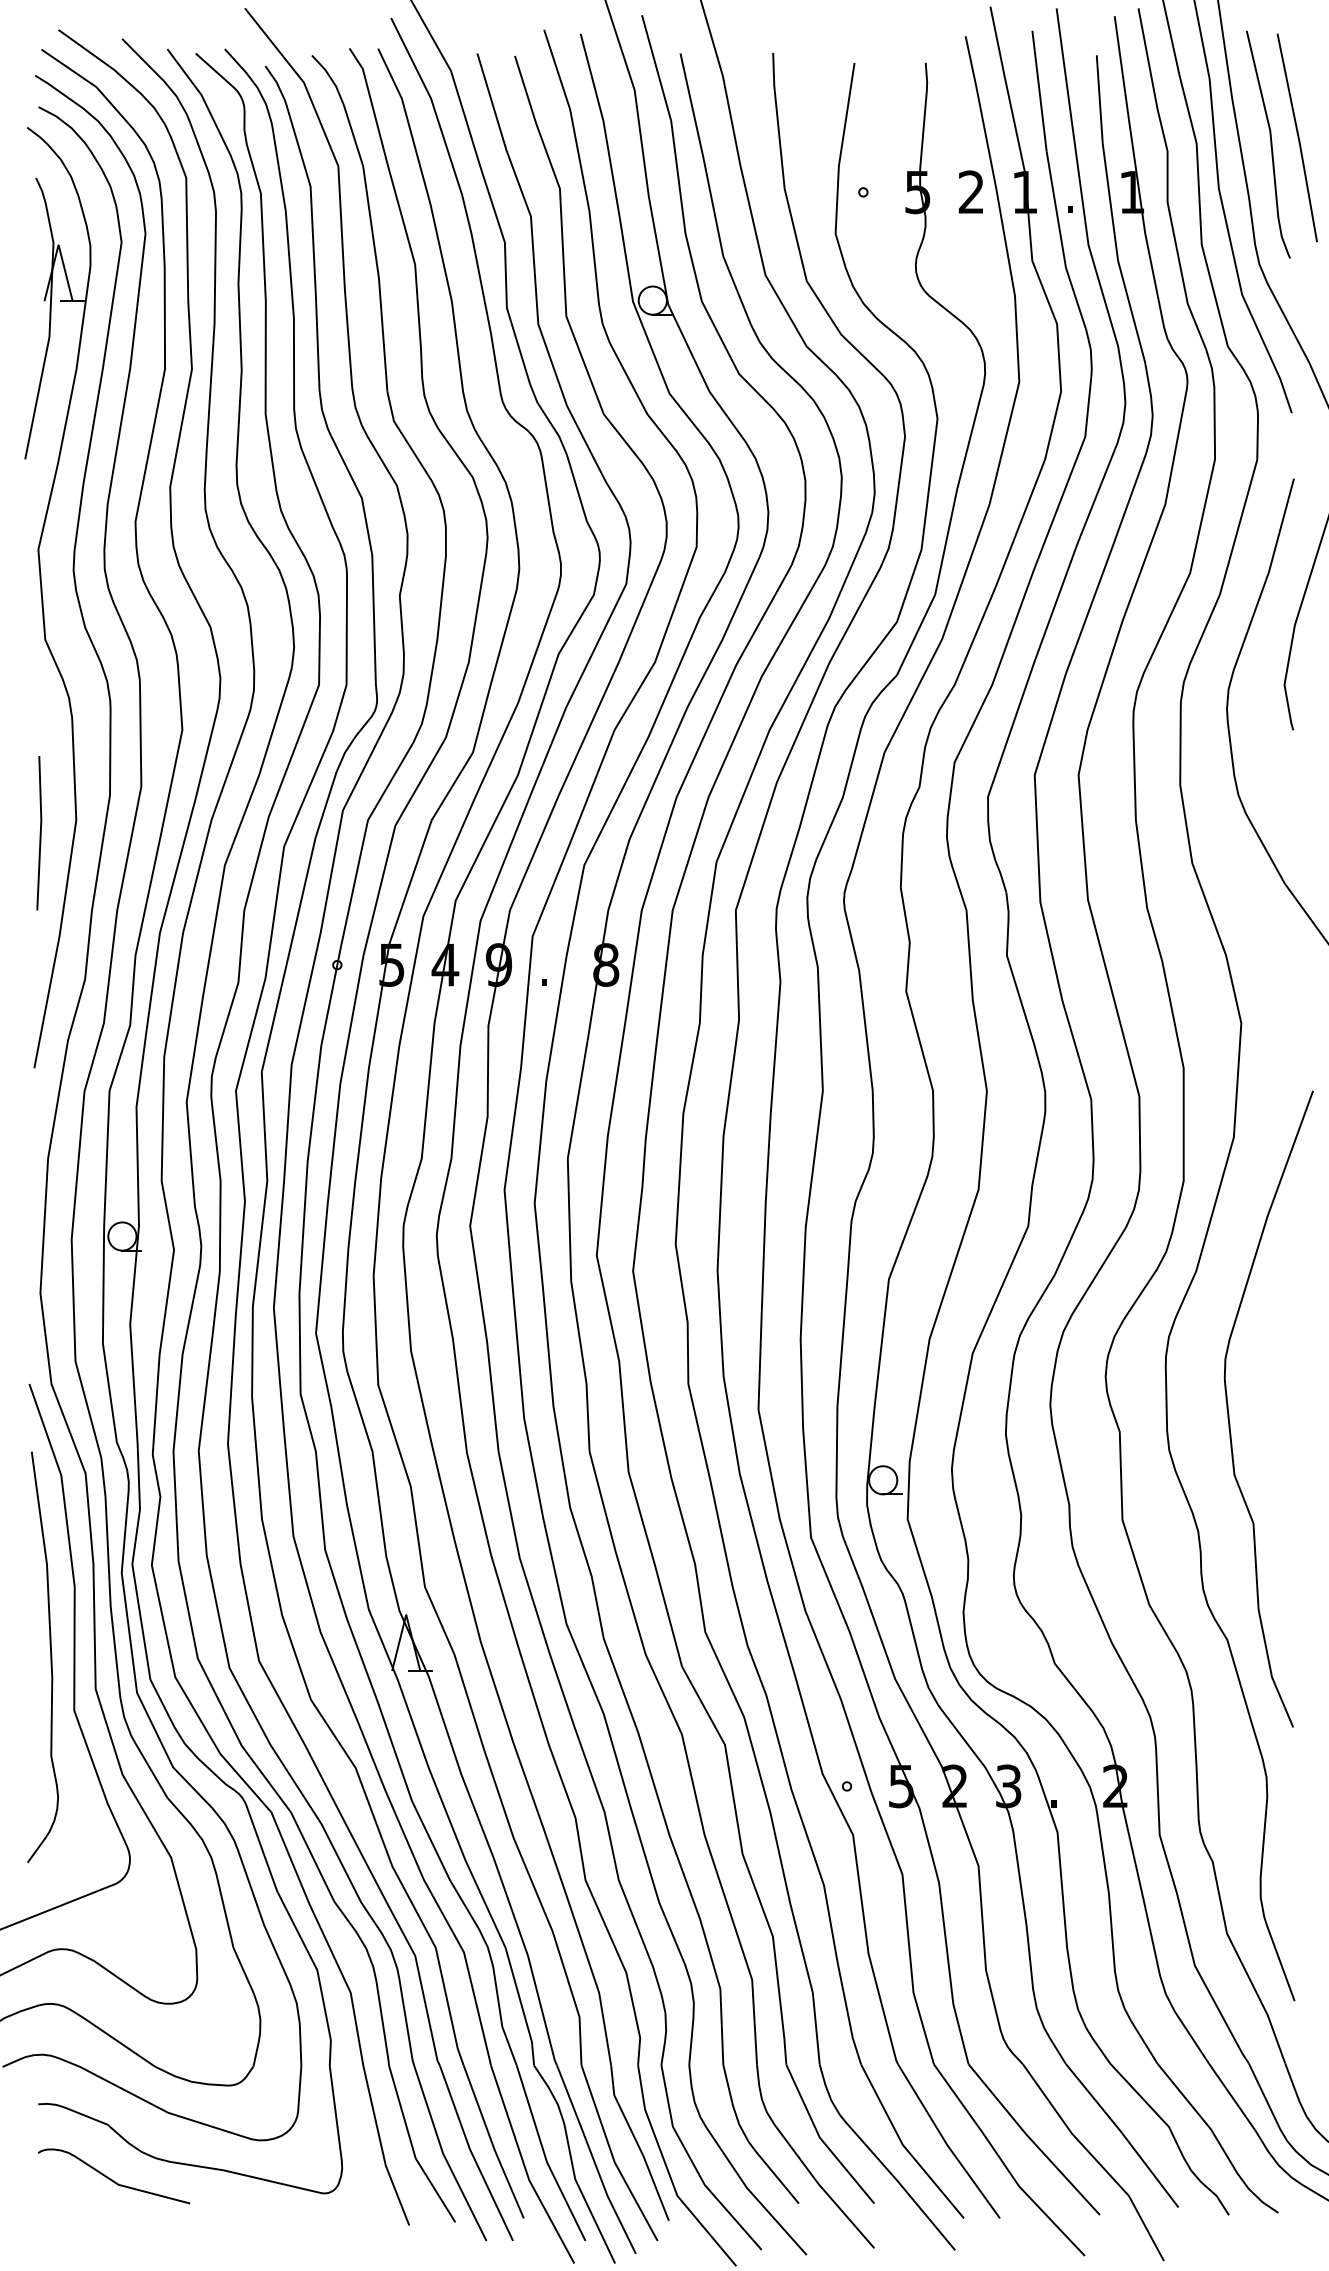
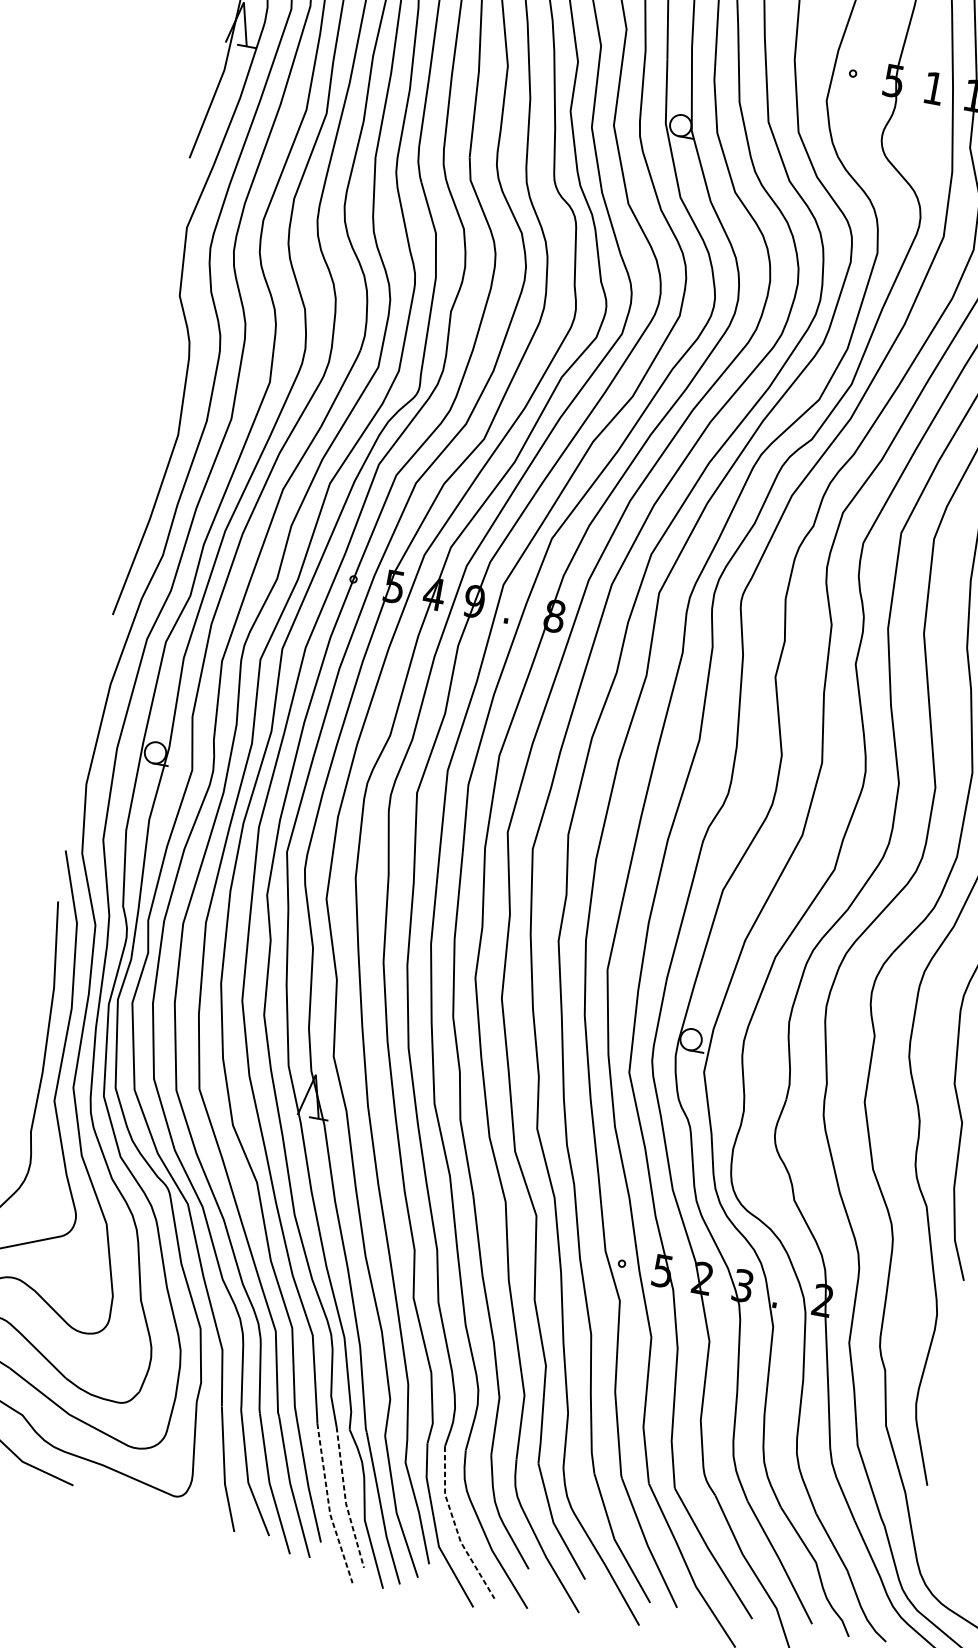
text: (970, 191) -> (933, 87), 2 -> 1
line: (39, 833) -> (148, 440), removed
line: (545, 2156) -> (345, 1499), solid -> dashed
line: (694, 2166) -> (455, 1527), solid -> dashed
line: (525, 2168) -> (329, 1505), solid -> dashed

